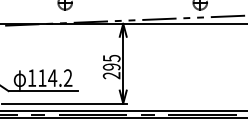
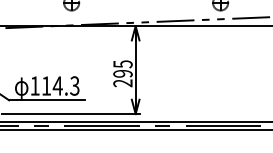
text: (67, 77) -> (74, 85), 114.2 -> 114.3

